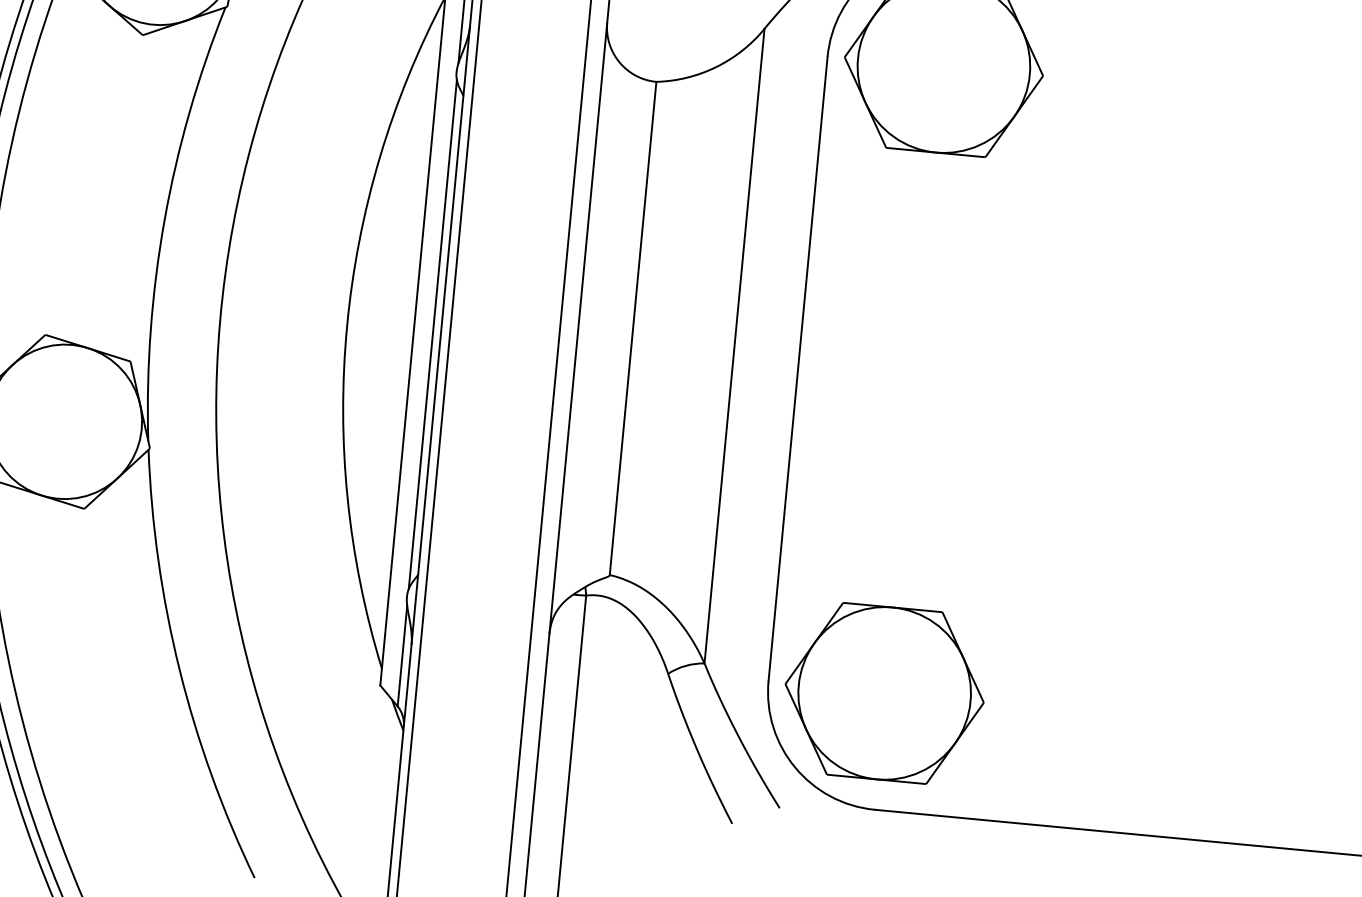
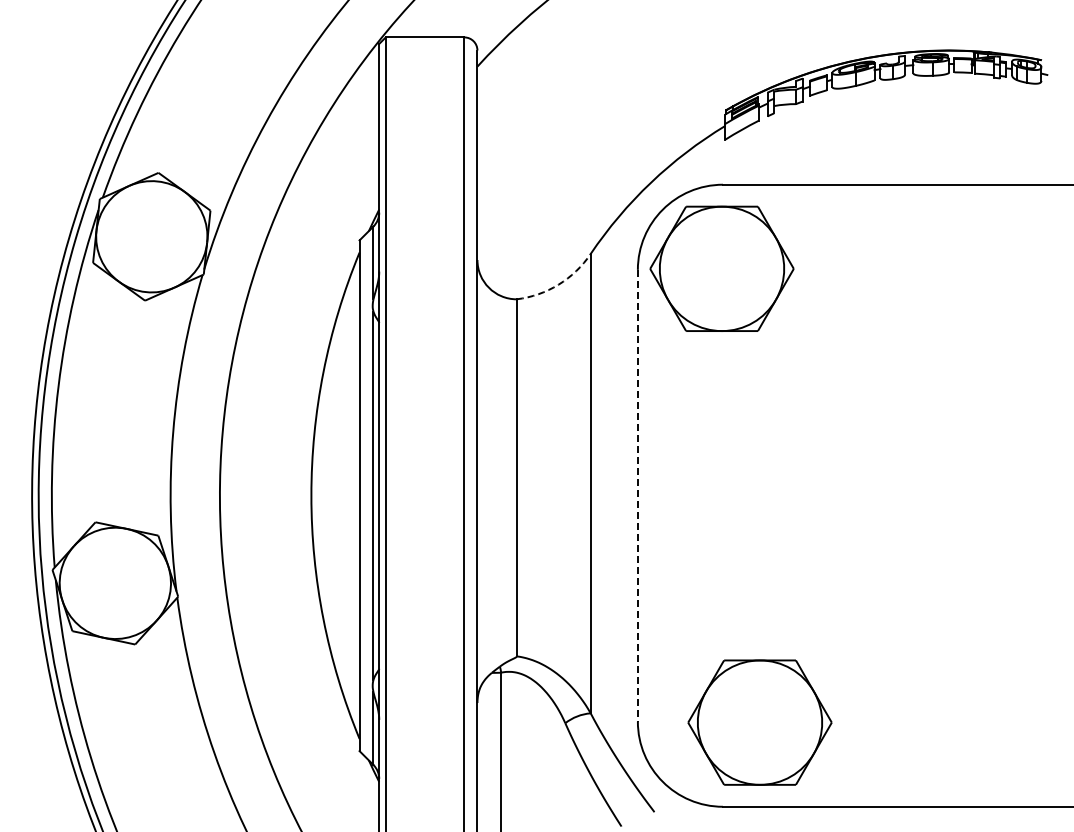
arc: (716, 66) -> (558, 284), solid -> dashed
line: (797, 368) -> (637, 495), solid -> dashed
part: (883, 693) -> (759, 722), moved

